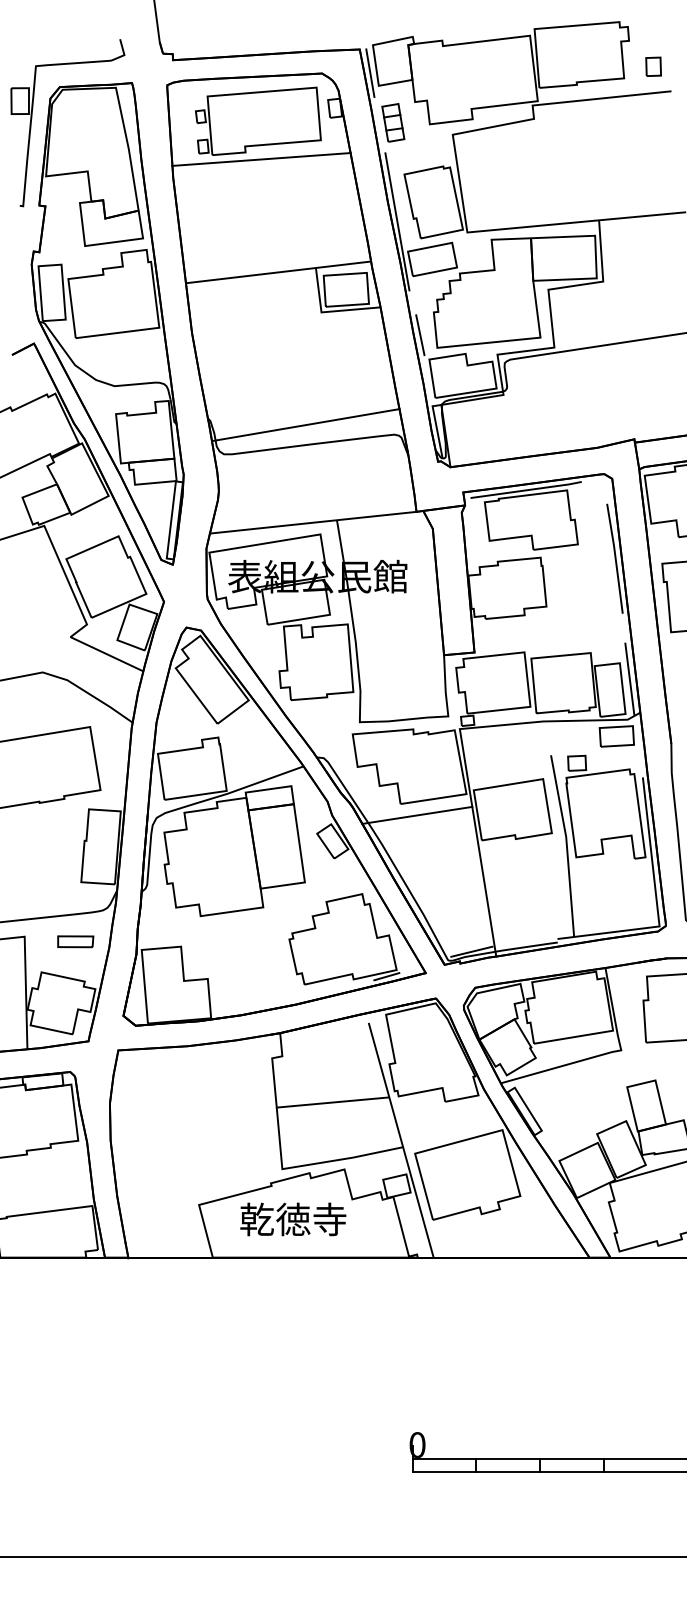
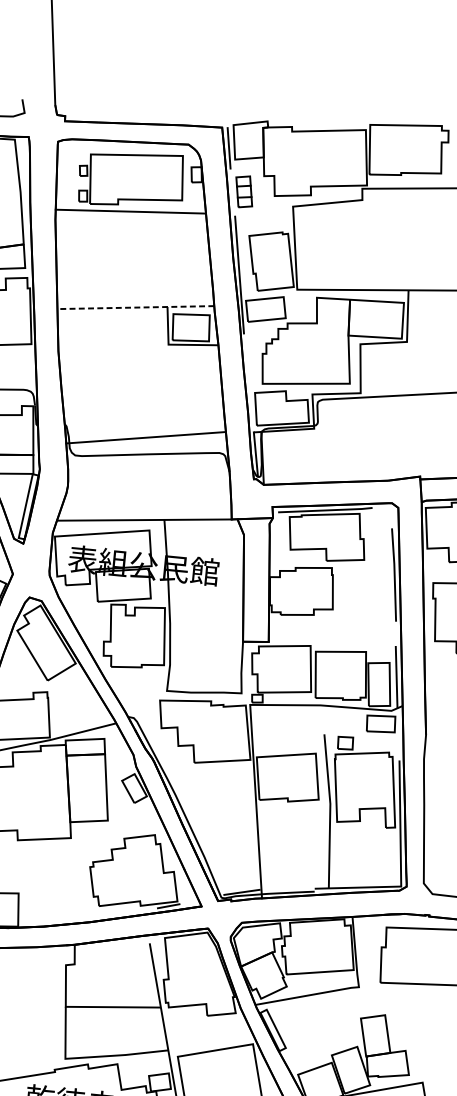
line: (278, 272) -> (135, 307), solid -> dashed
line: (420, 335) -> (249, 372), removed
line: (417, 814) -> (207, 772), removed

